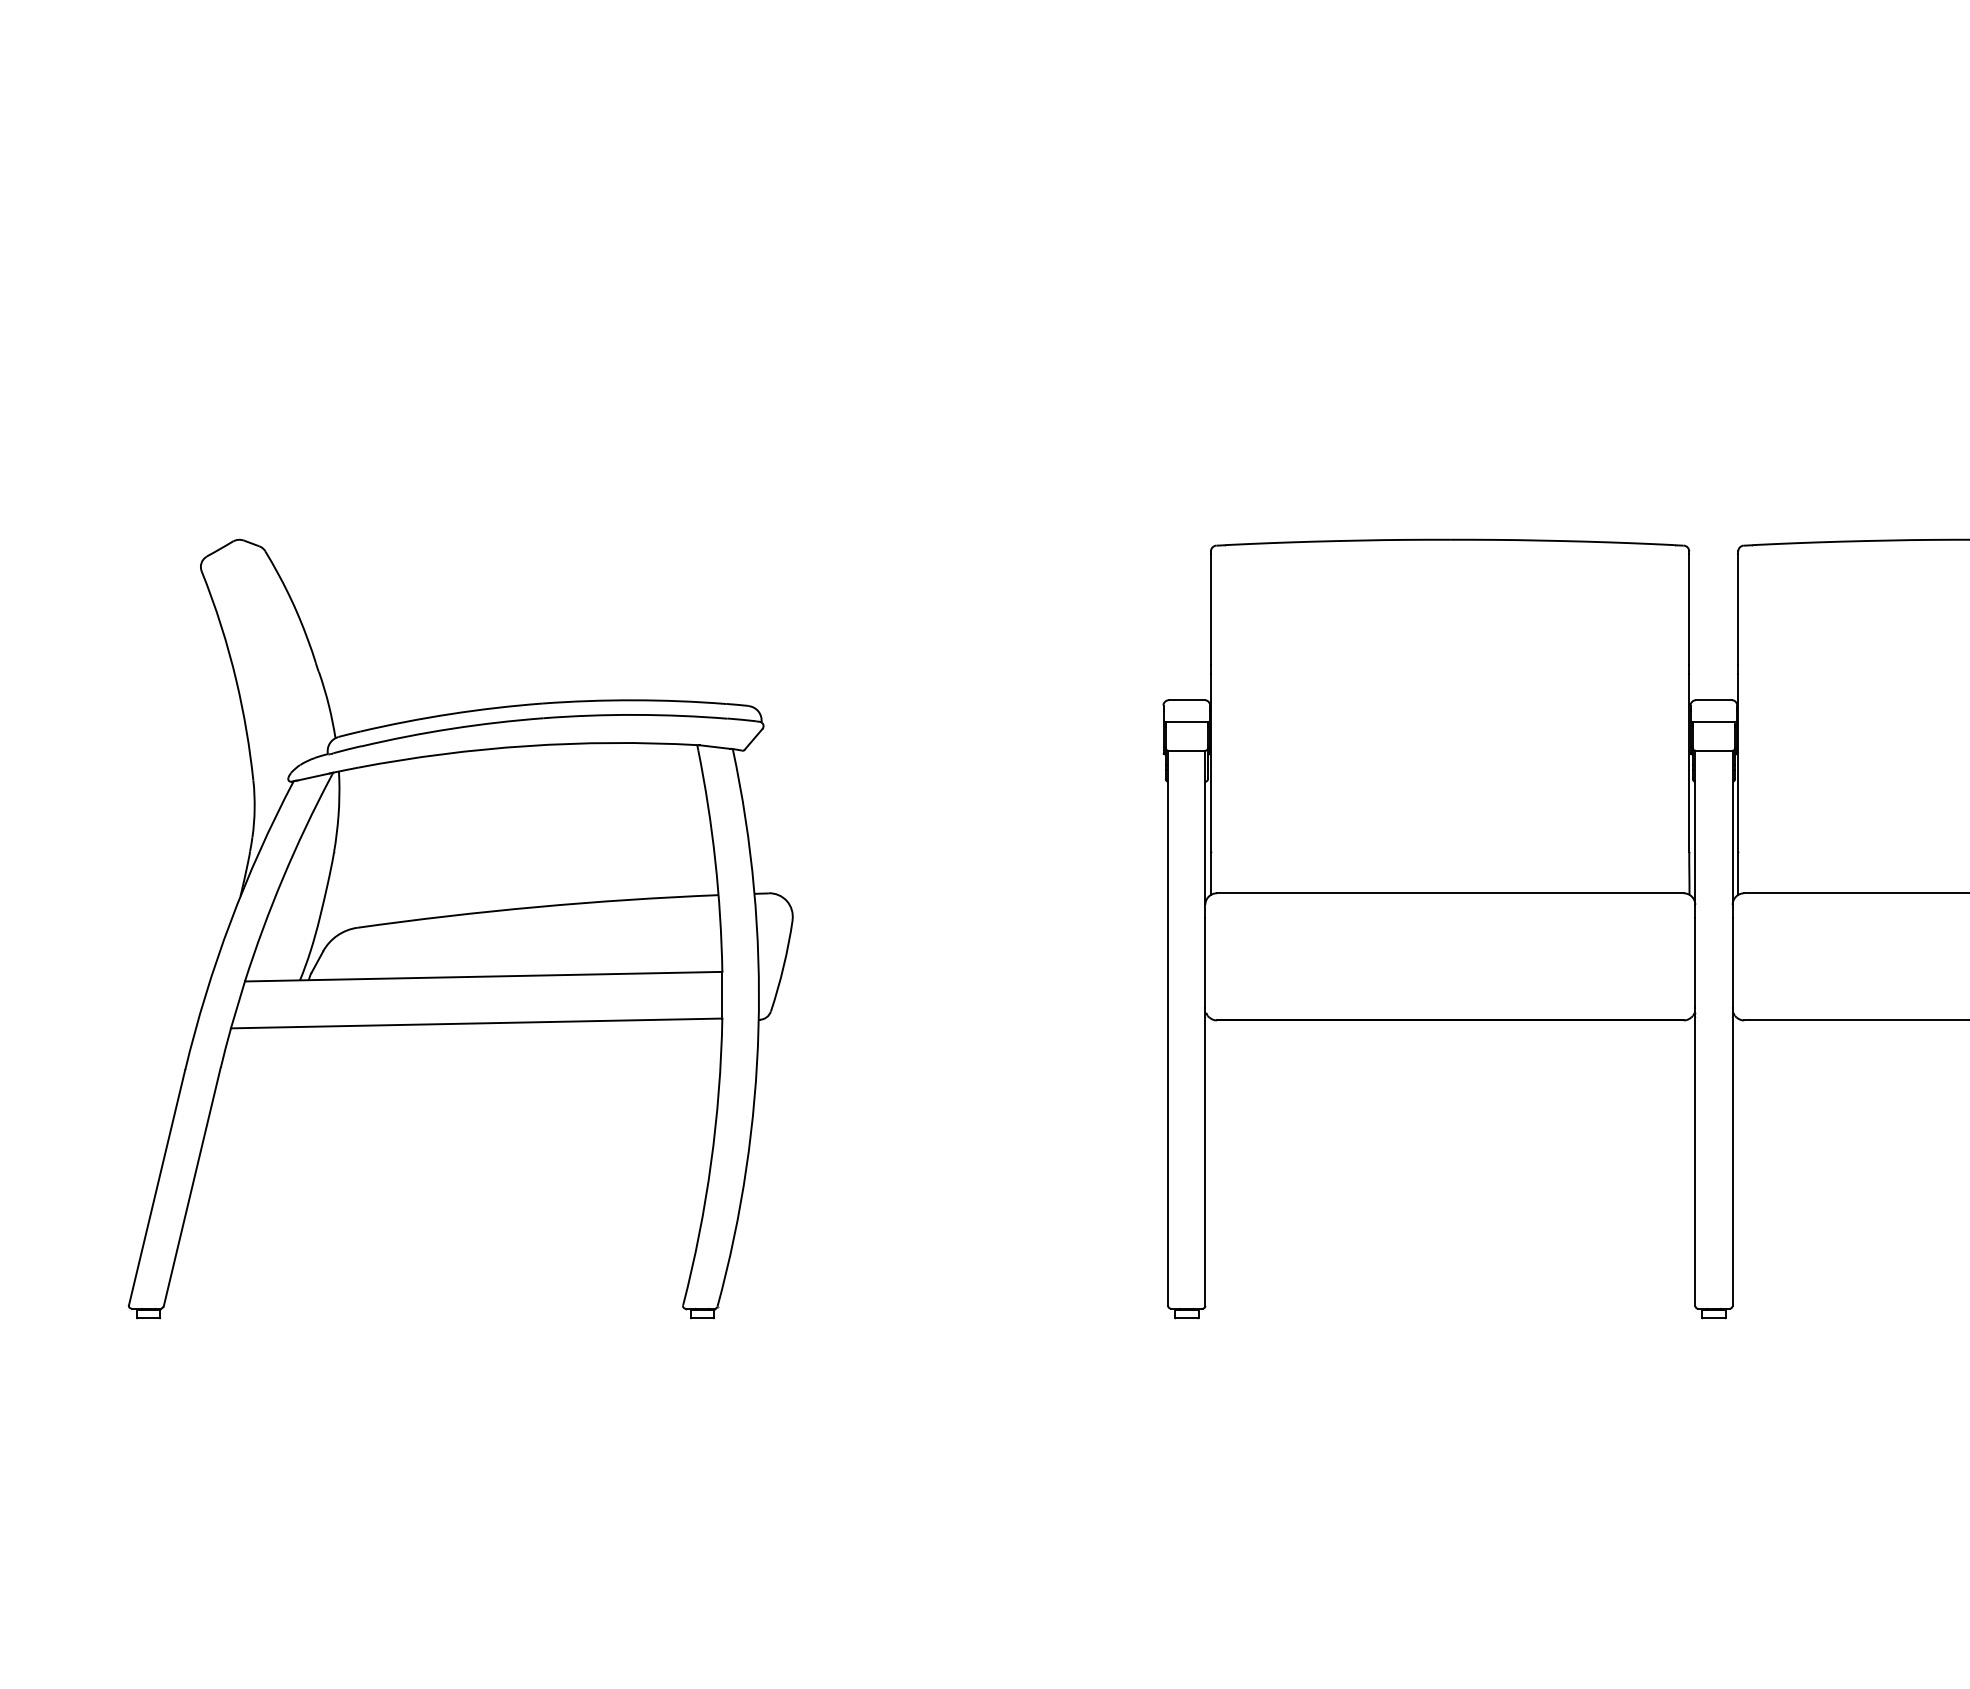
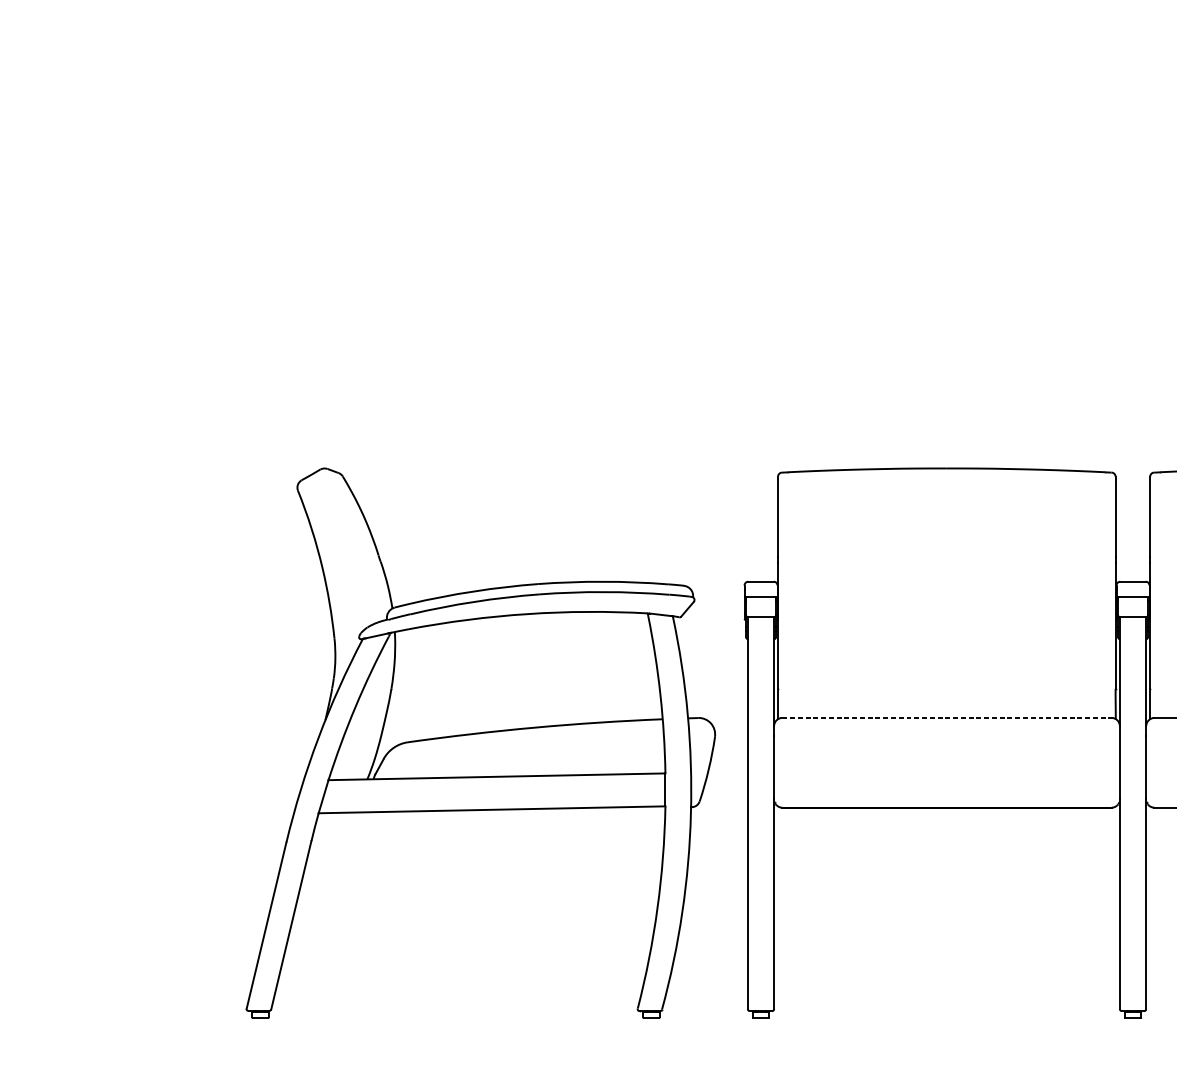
line: (1450, 893) -> (947, 718), solid -> dashed
part: (460, 928) -> (480, 742), moved

